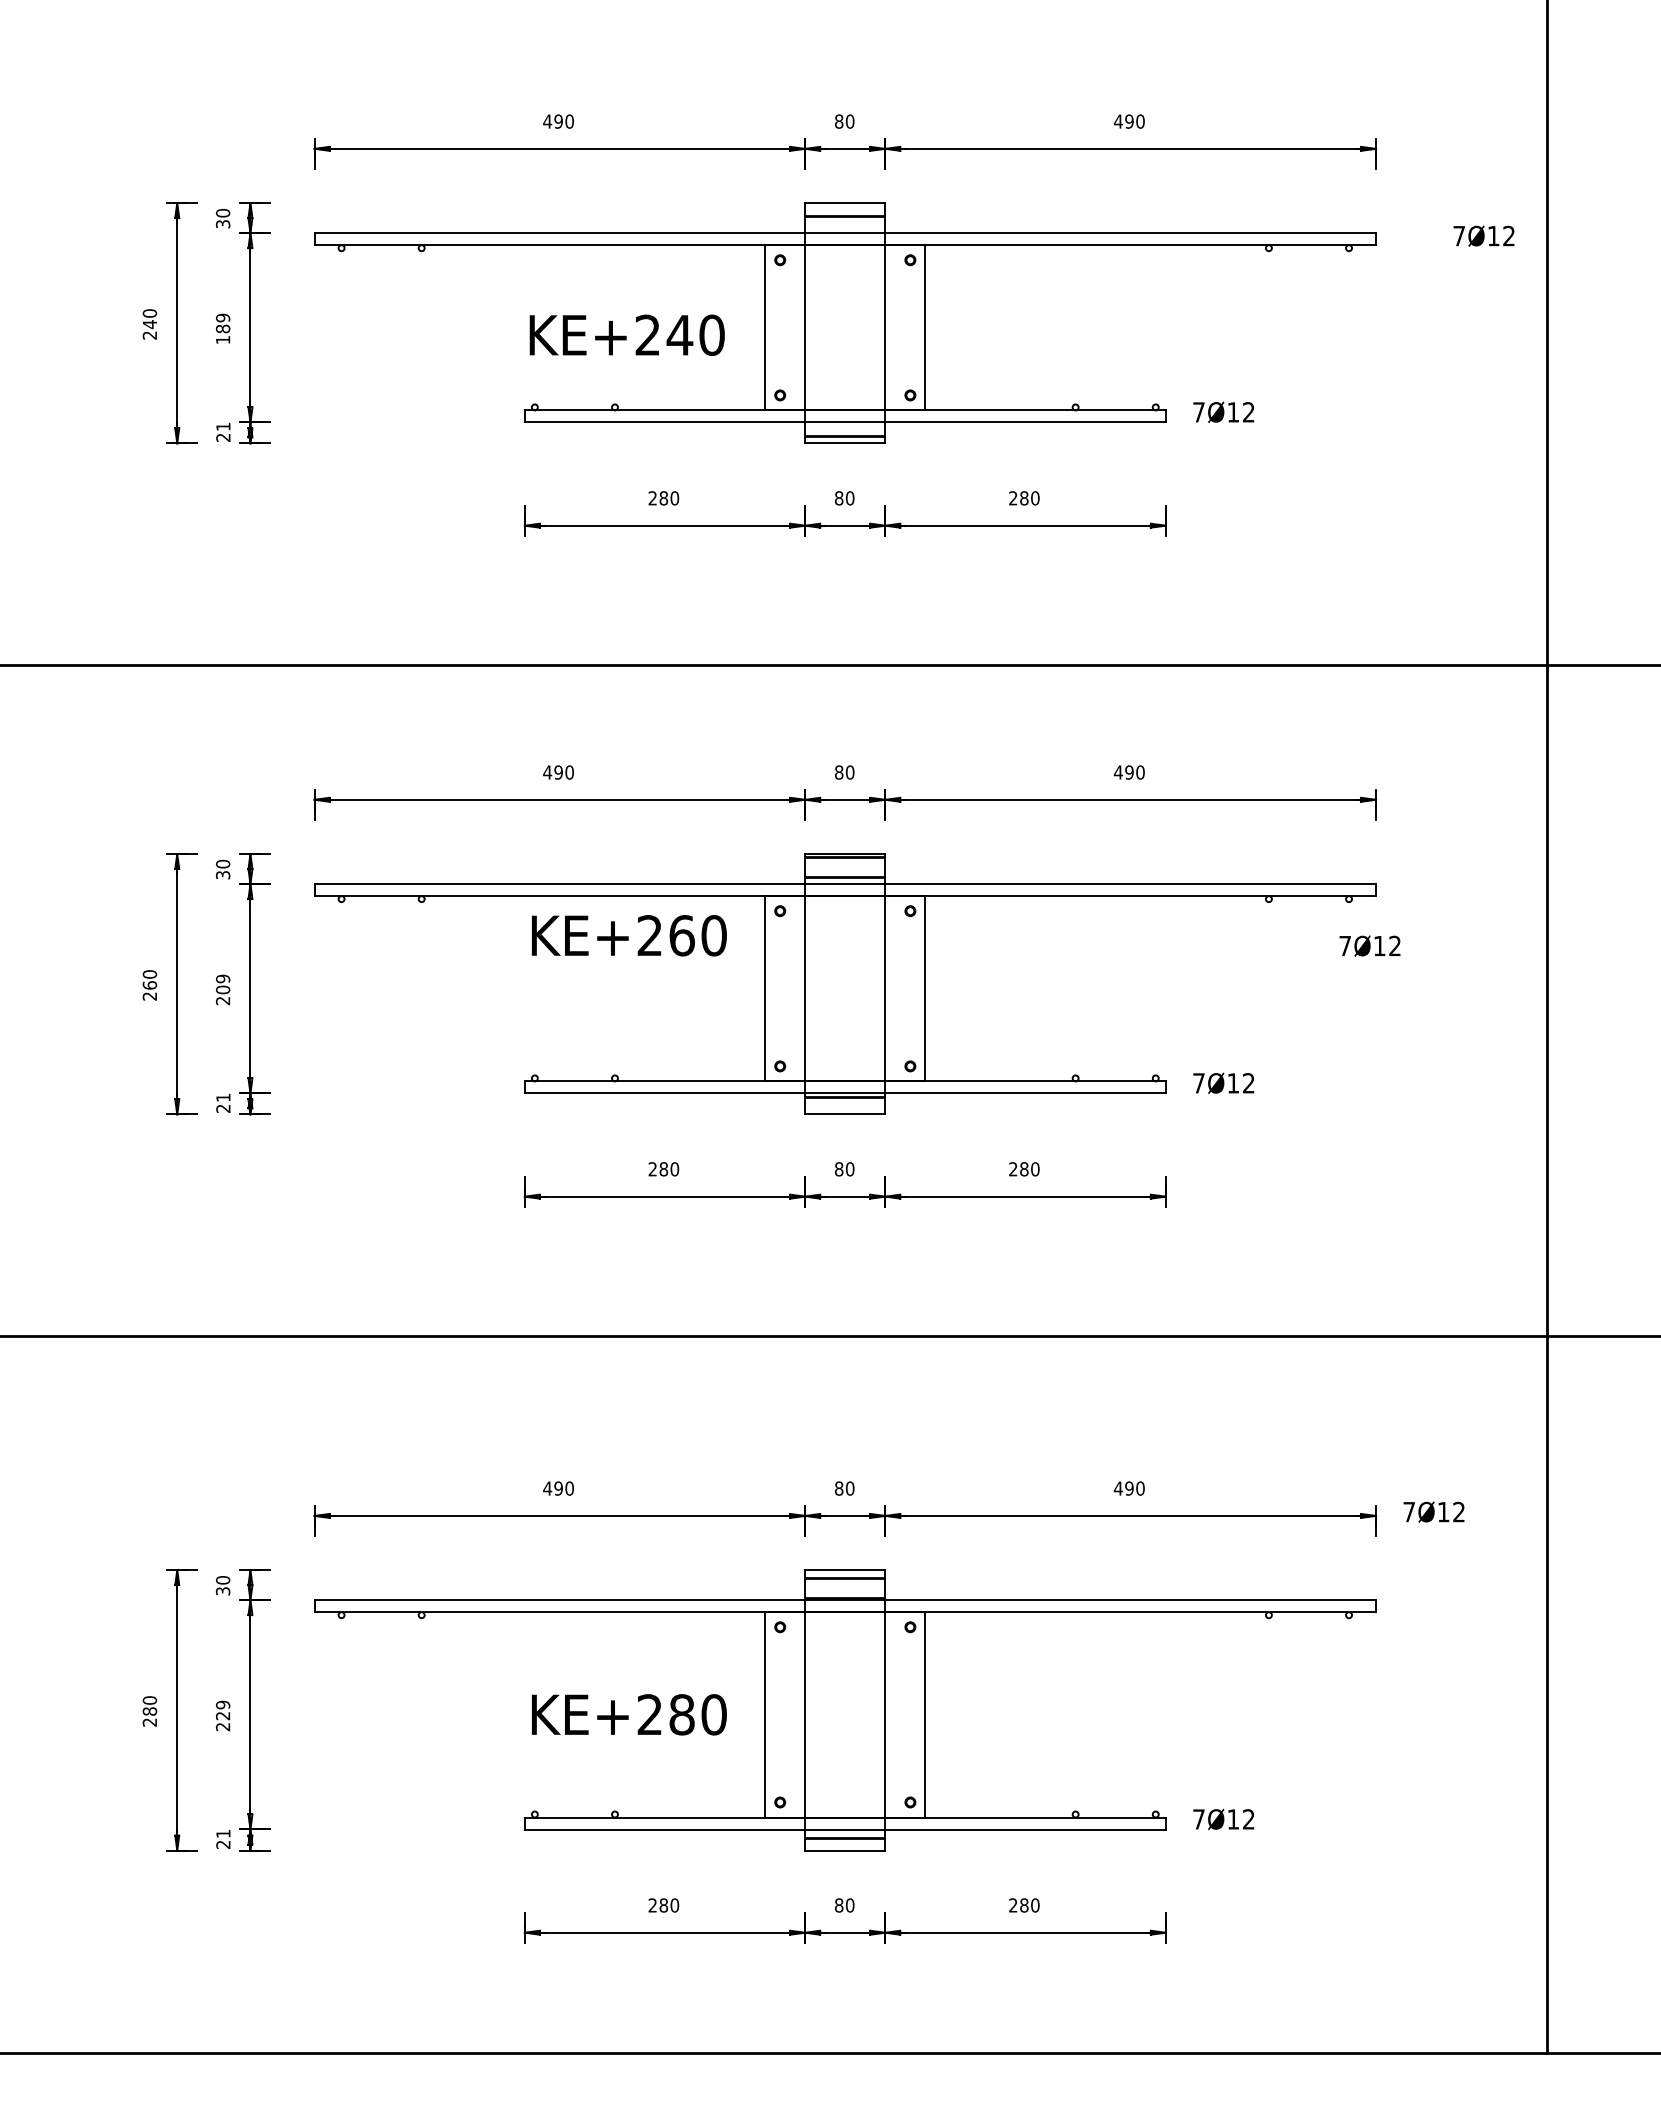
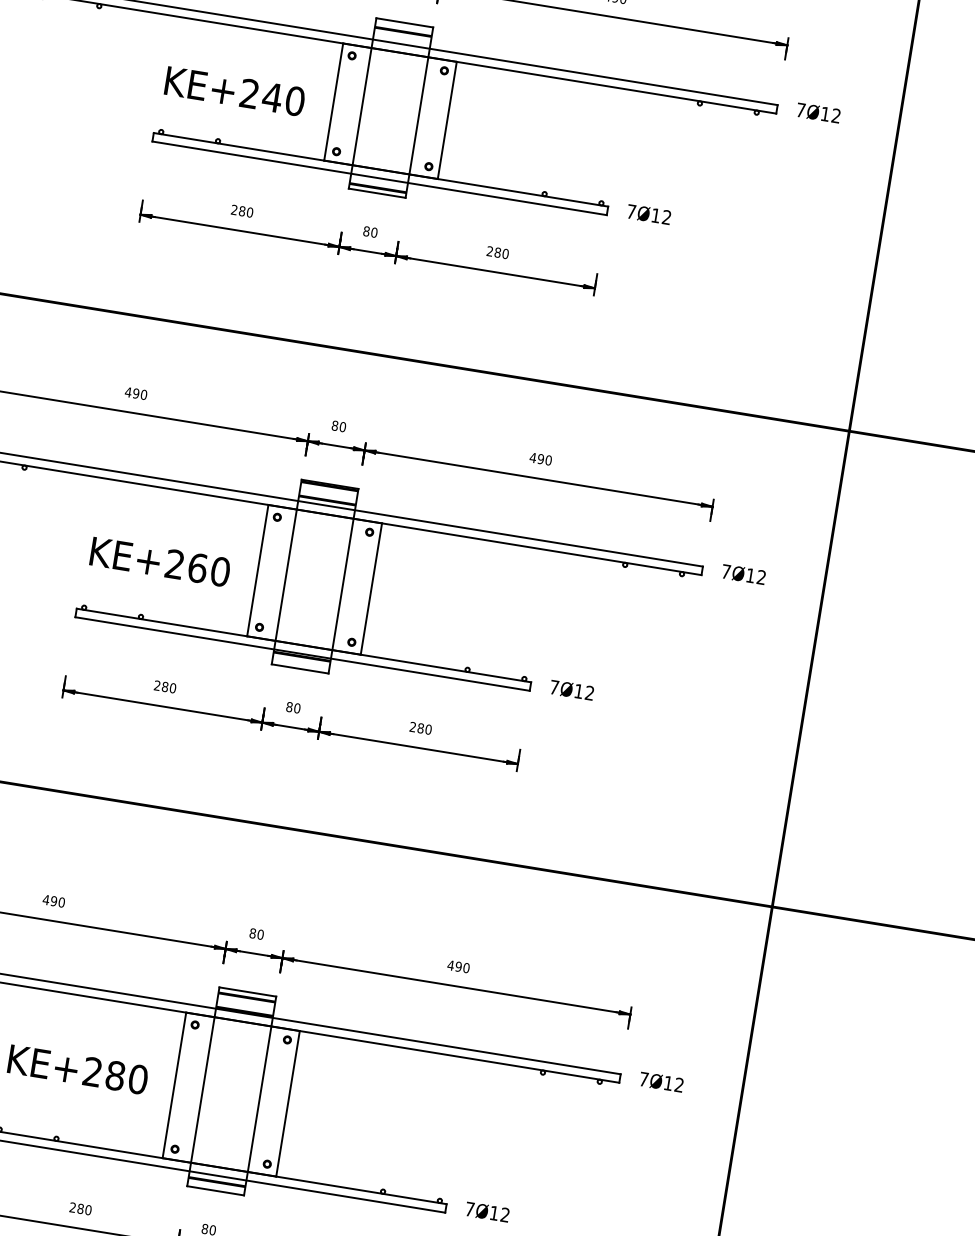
text: (1483, 235) -> (818, 112), moved
text: (629, 935) -> (160, 561), moved
text: (1369, 945) -> (743, 574), moved
text: (1433, 1511) -> (661, 1081), moved

